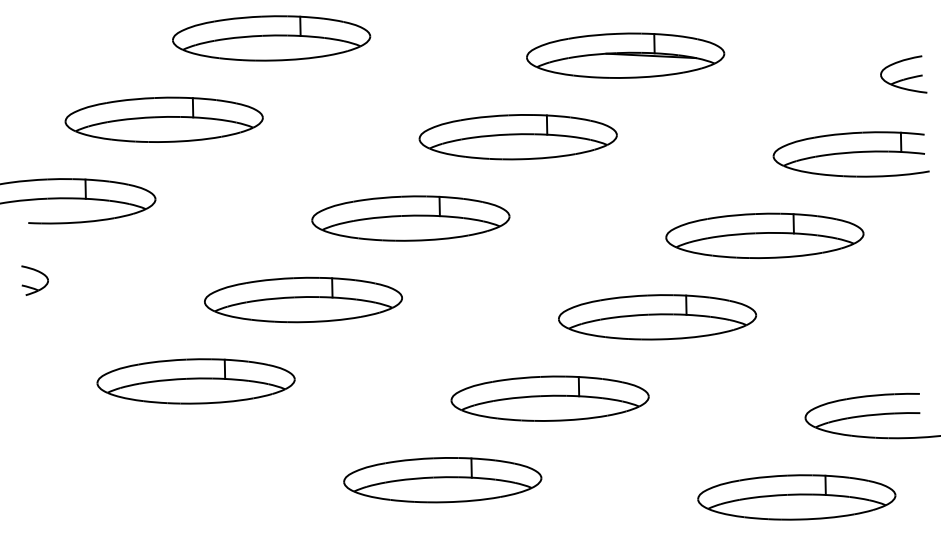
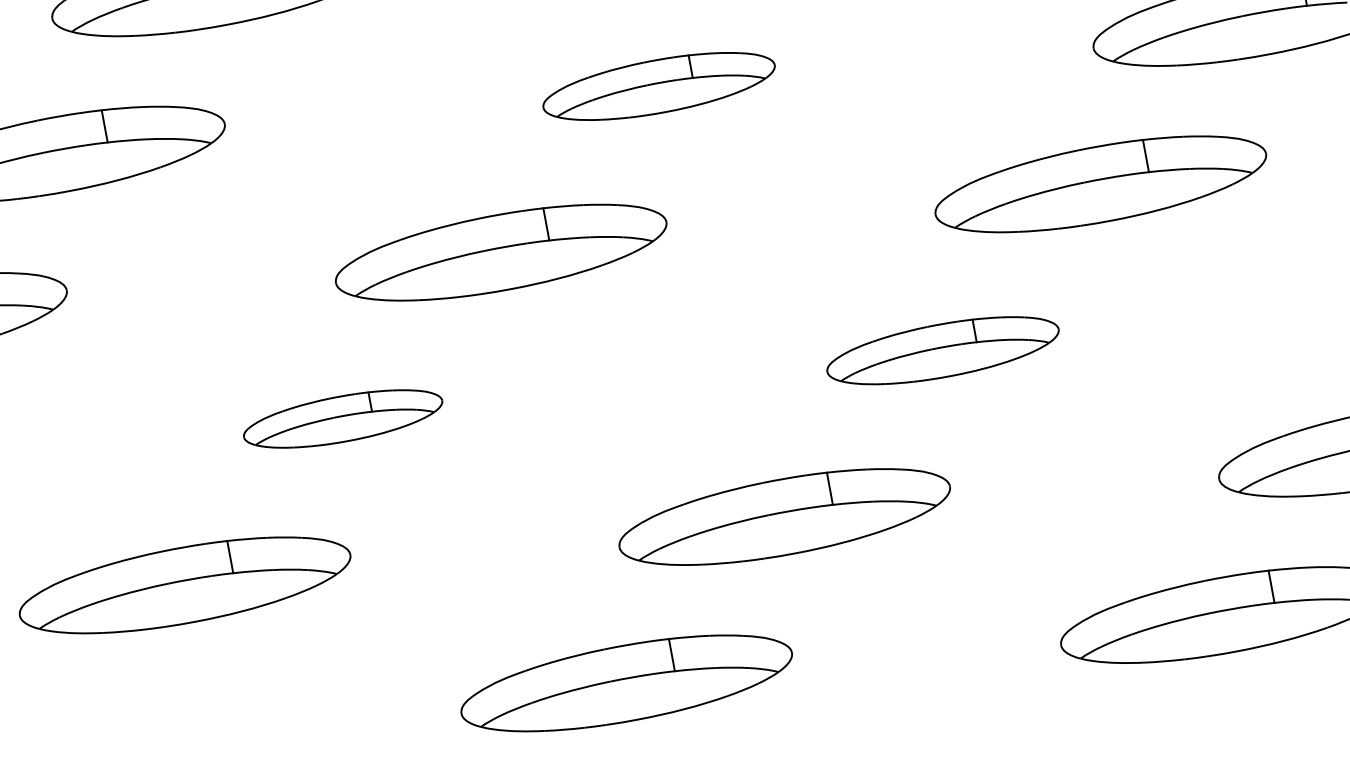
part: (517, 137) -> (658, 87), size x0.7
part: (303, 299) -> (343, 418), size x0.6
part: (657, 317) -> (942, 350), size x0.7

